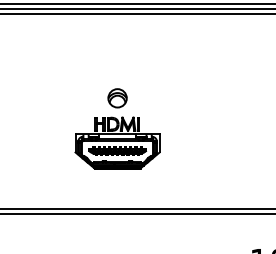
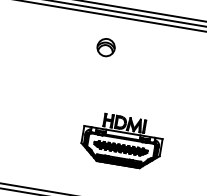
part: (117, 98) -> (106, 47), moved

